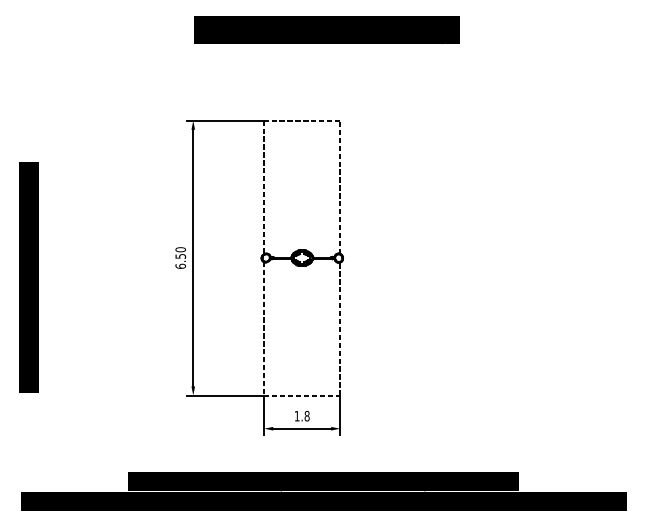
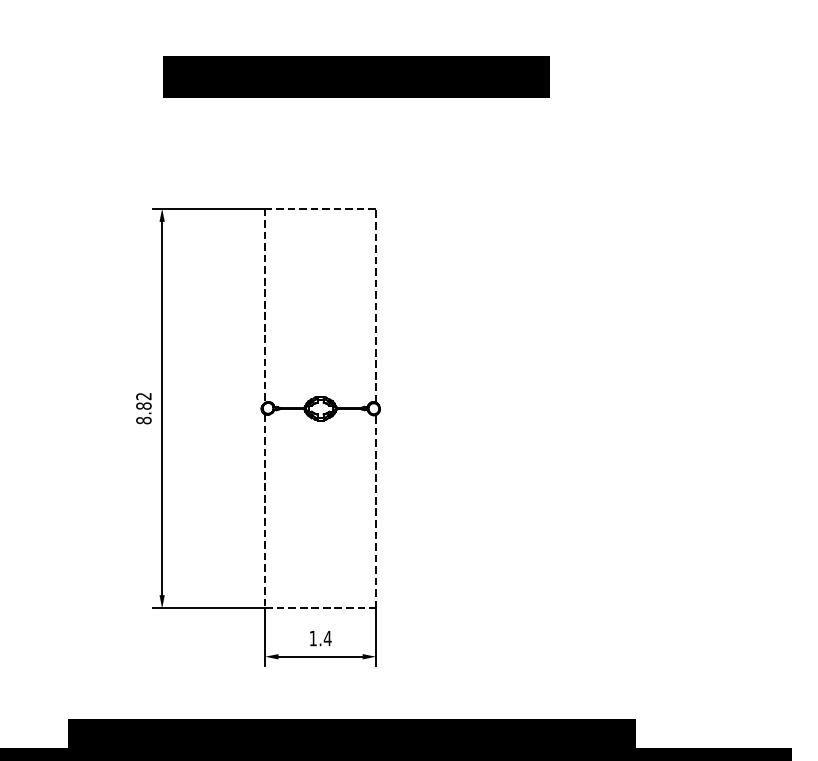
text: (180, 257) -> (143, 407), 6.50 -> 8.82
text: (306, 415) -> (326, 637), 1.8 -> 1.4

